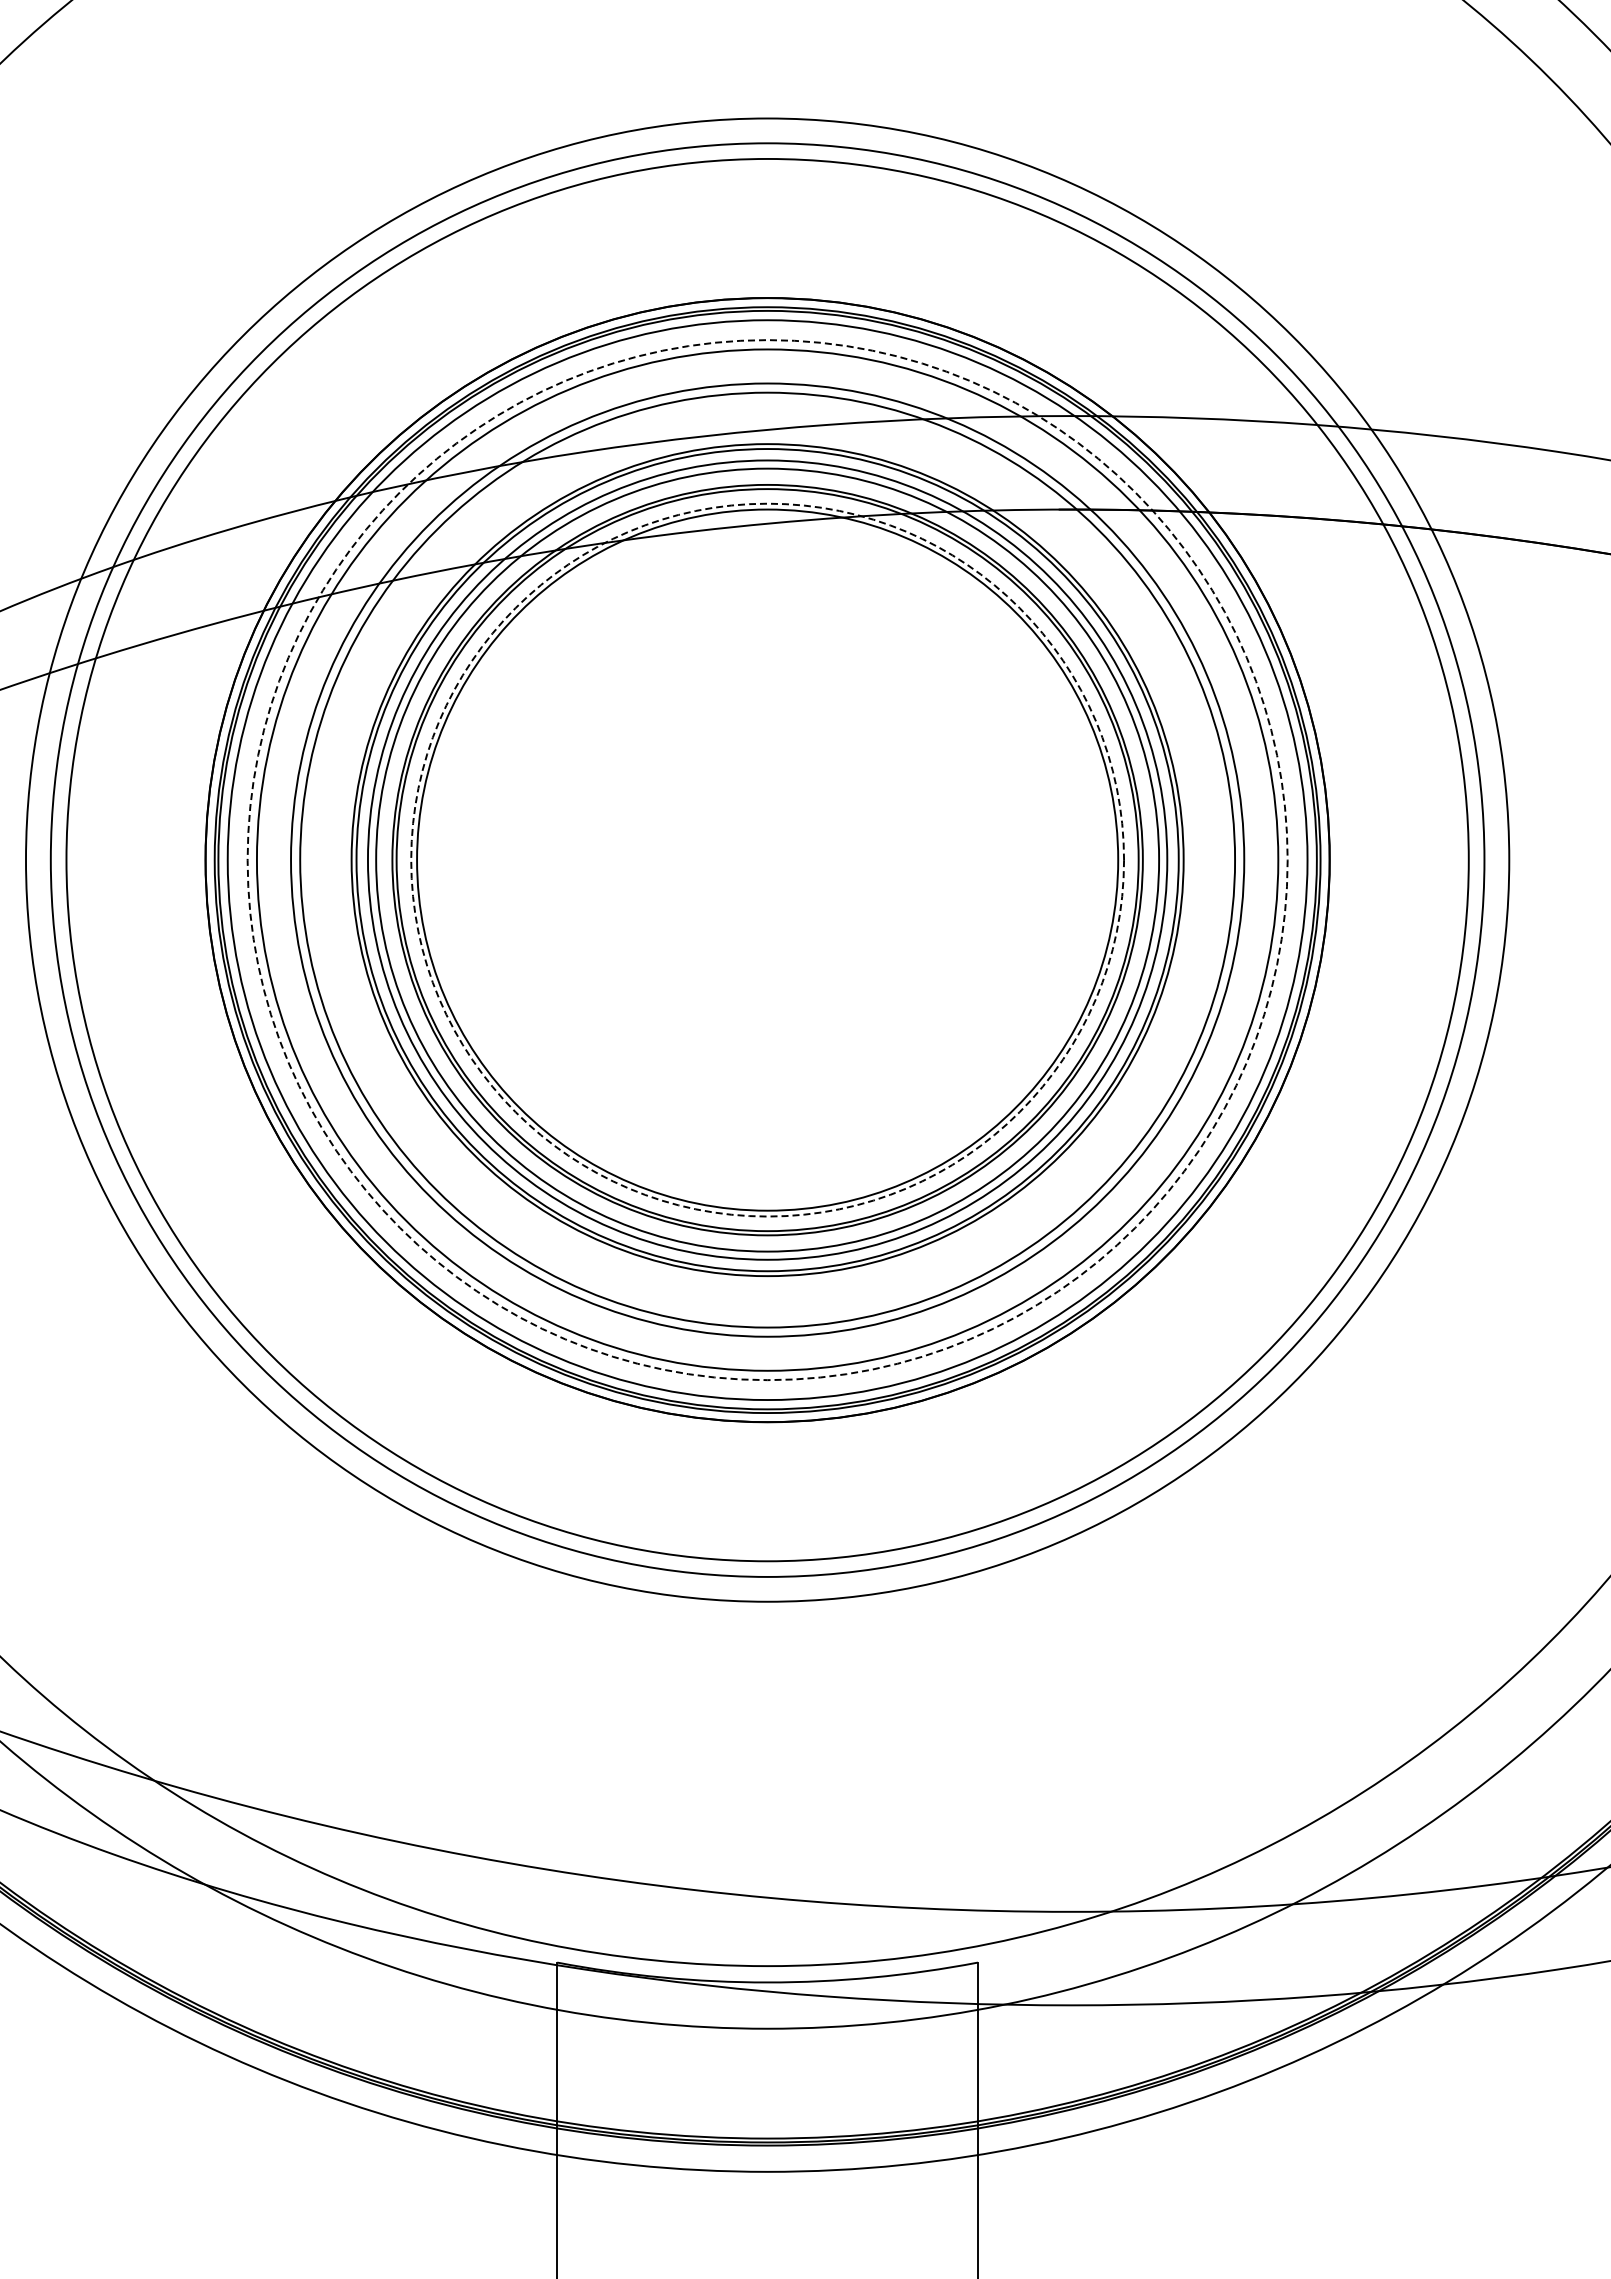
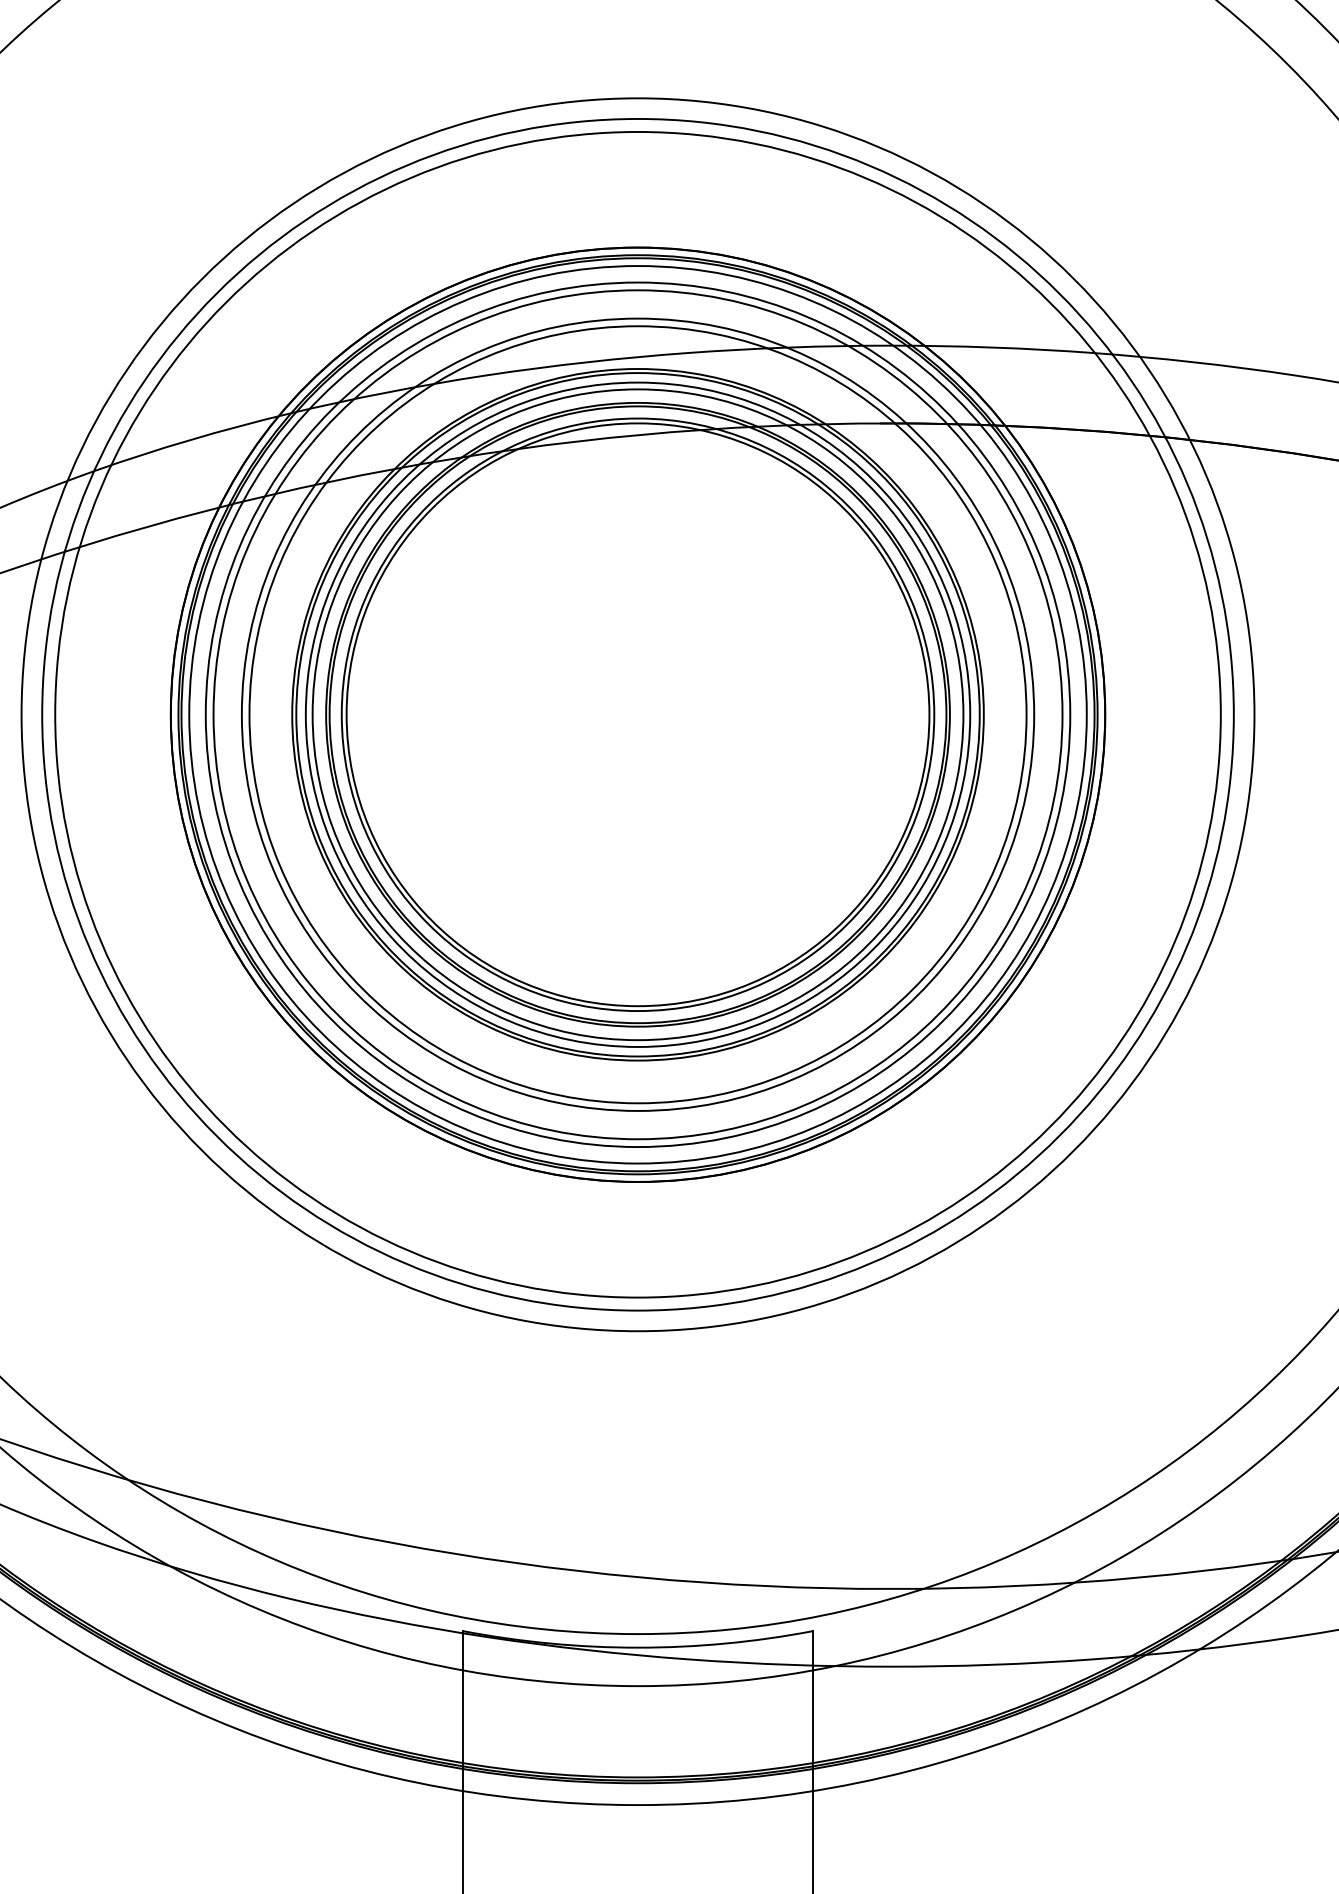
circle: (767, 859) -> (637, 714), dashed -> solid
circle: (767, 860) -> (637, 715), dashed -> solid

